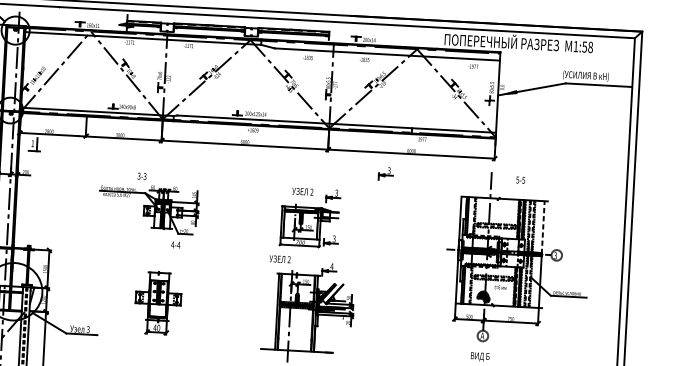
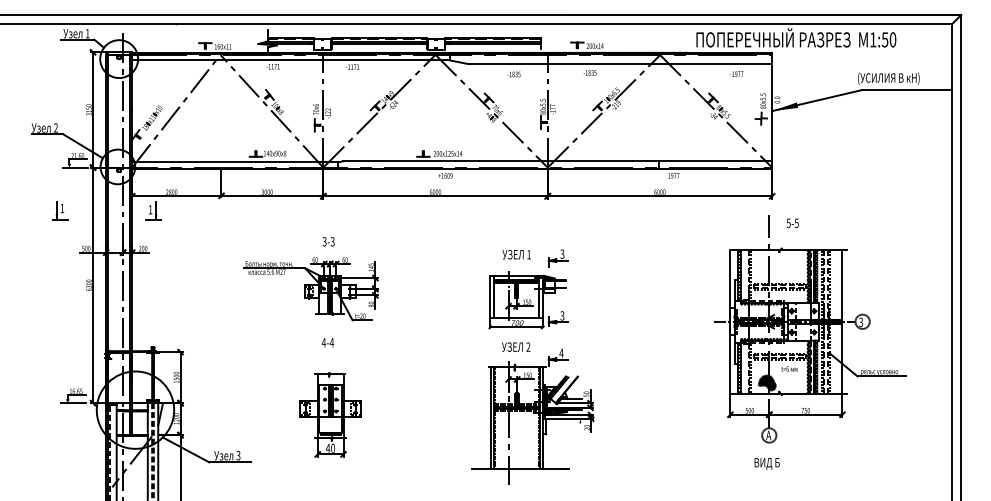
text: (590, 47) -> (892, 39), 1:58 -> 1:50
part: (385, 173) -> (626, 224), removed
text: (141, 176) -> (328, 241), moved
text: (520, 180) -> (792, 223), moved
text: (311, 192) -> (528, 254), 2 -> 1
line: (543, 227) -> (842, 285), dashed -> solid
text: (175, 244) -> (327, 342), moved
text: (280, 258) -> (516, 346), moved

